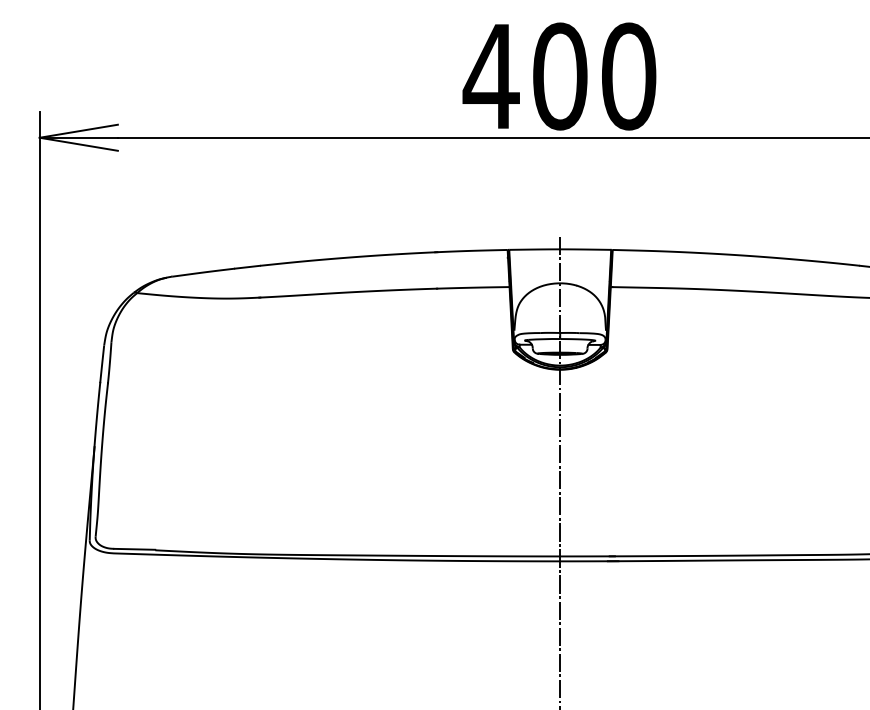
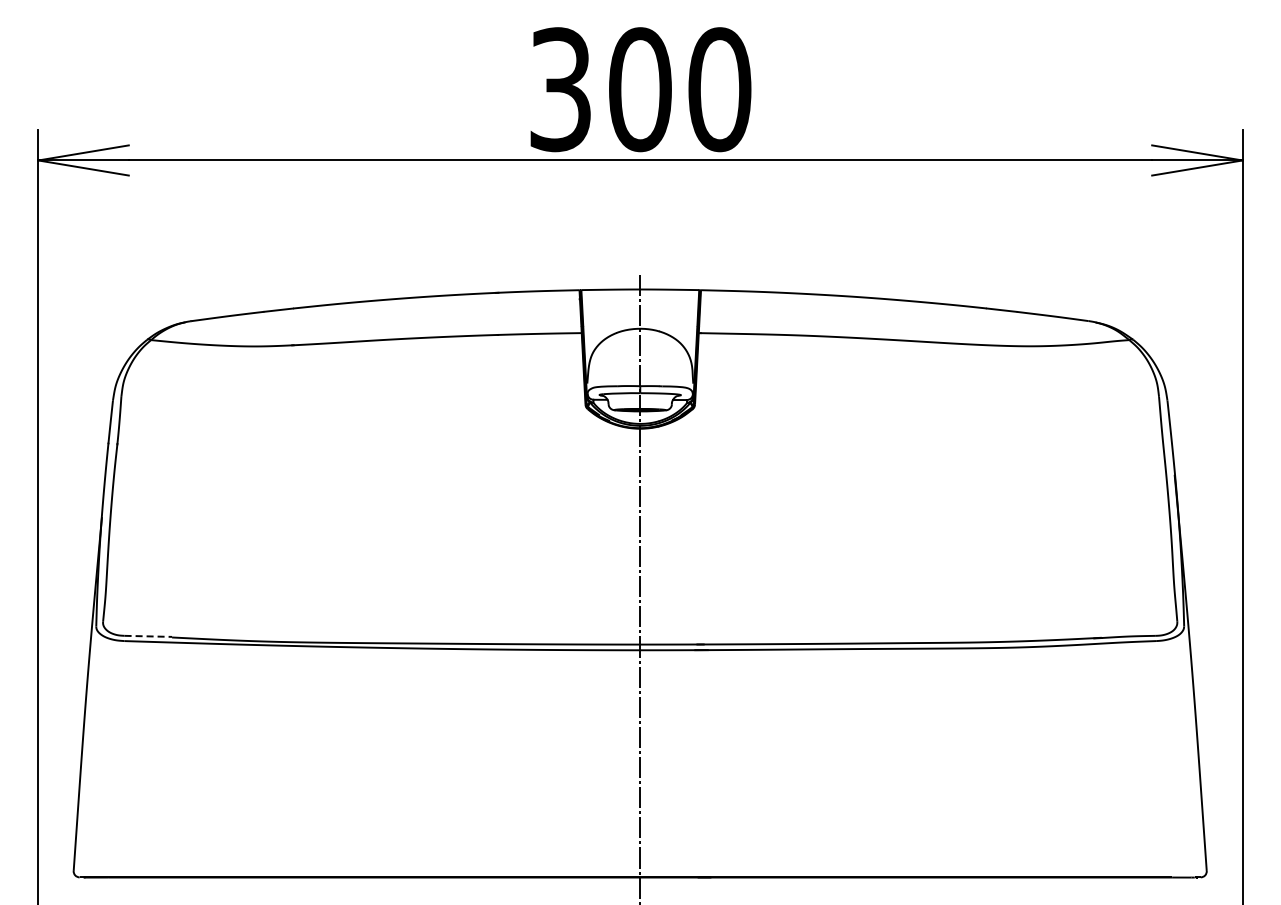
text: (491, 76) -> (560, 89), 400 -> 300
line: (134, 549) -> (148, 636), solid -> dashed

